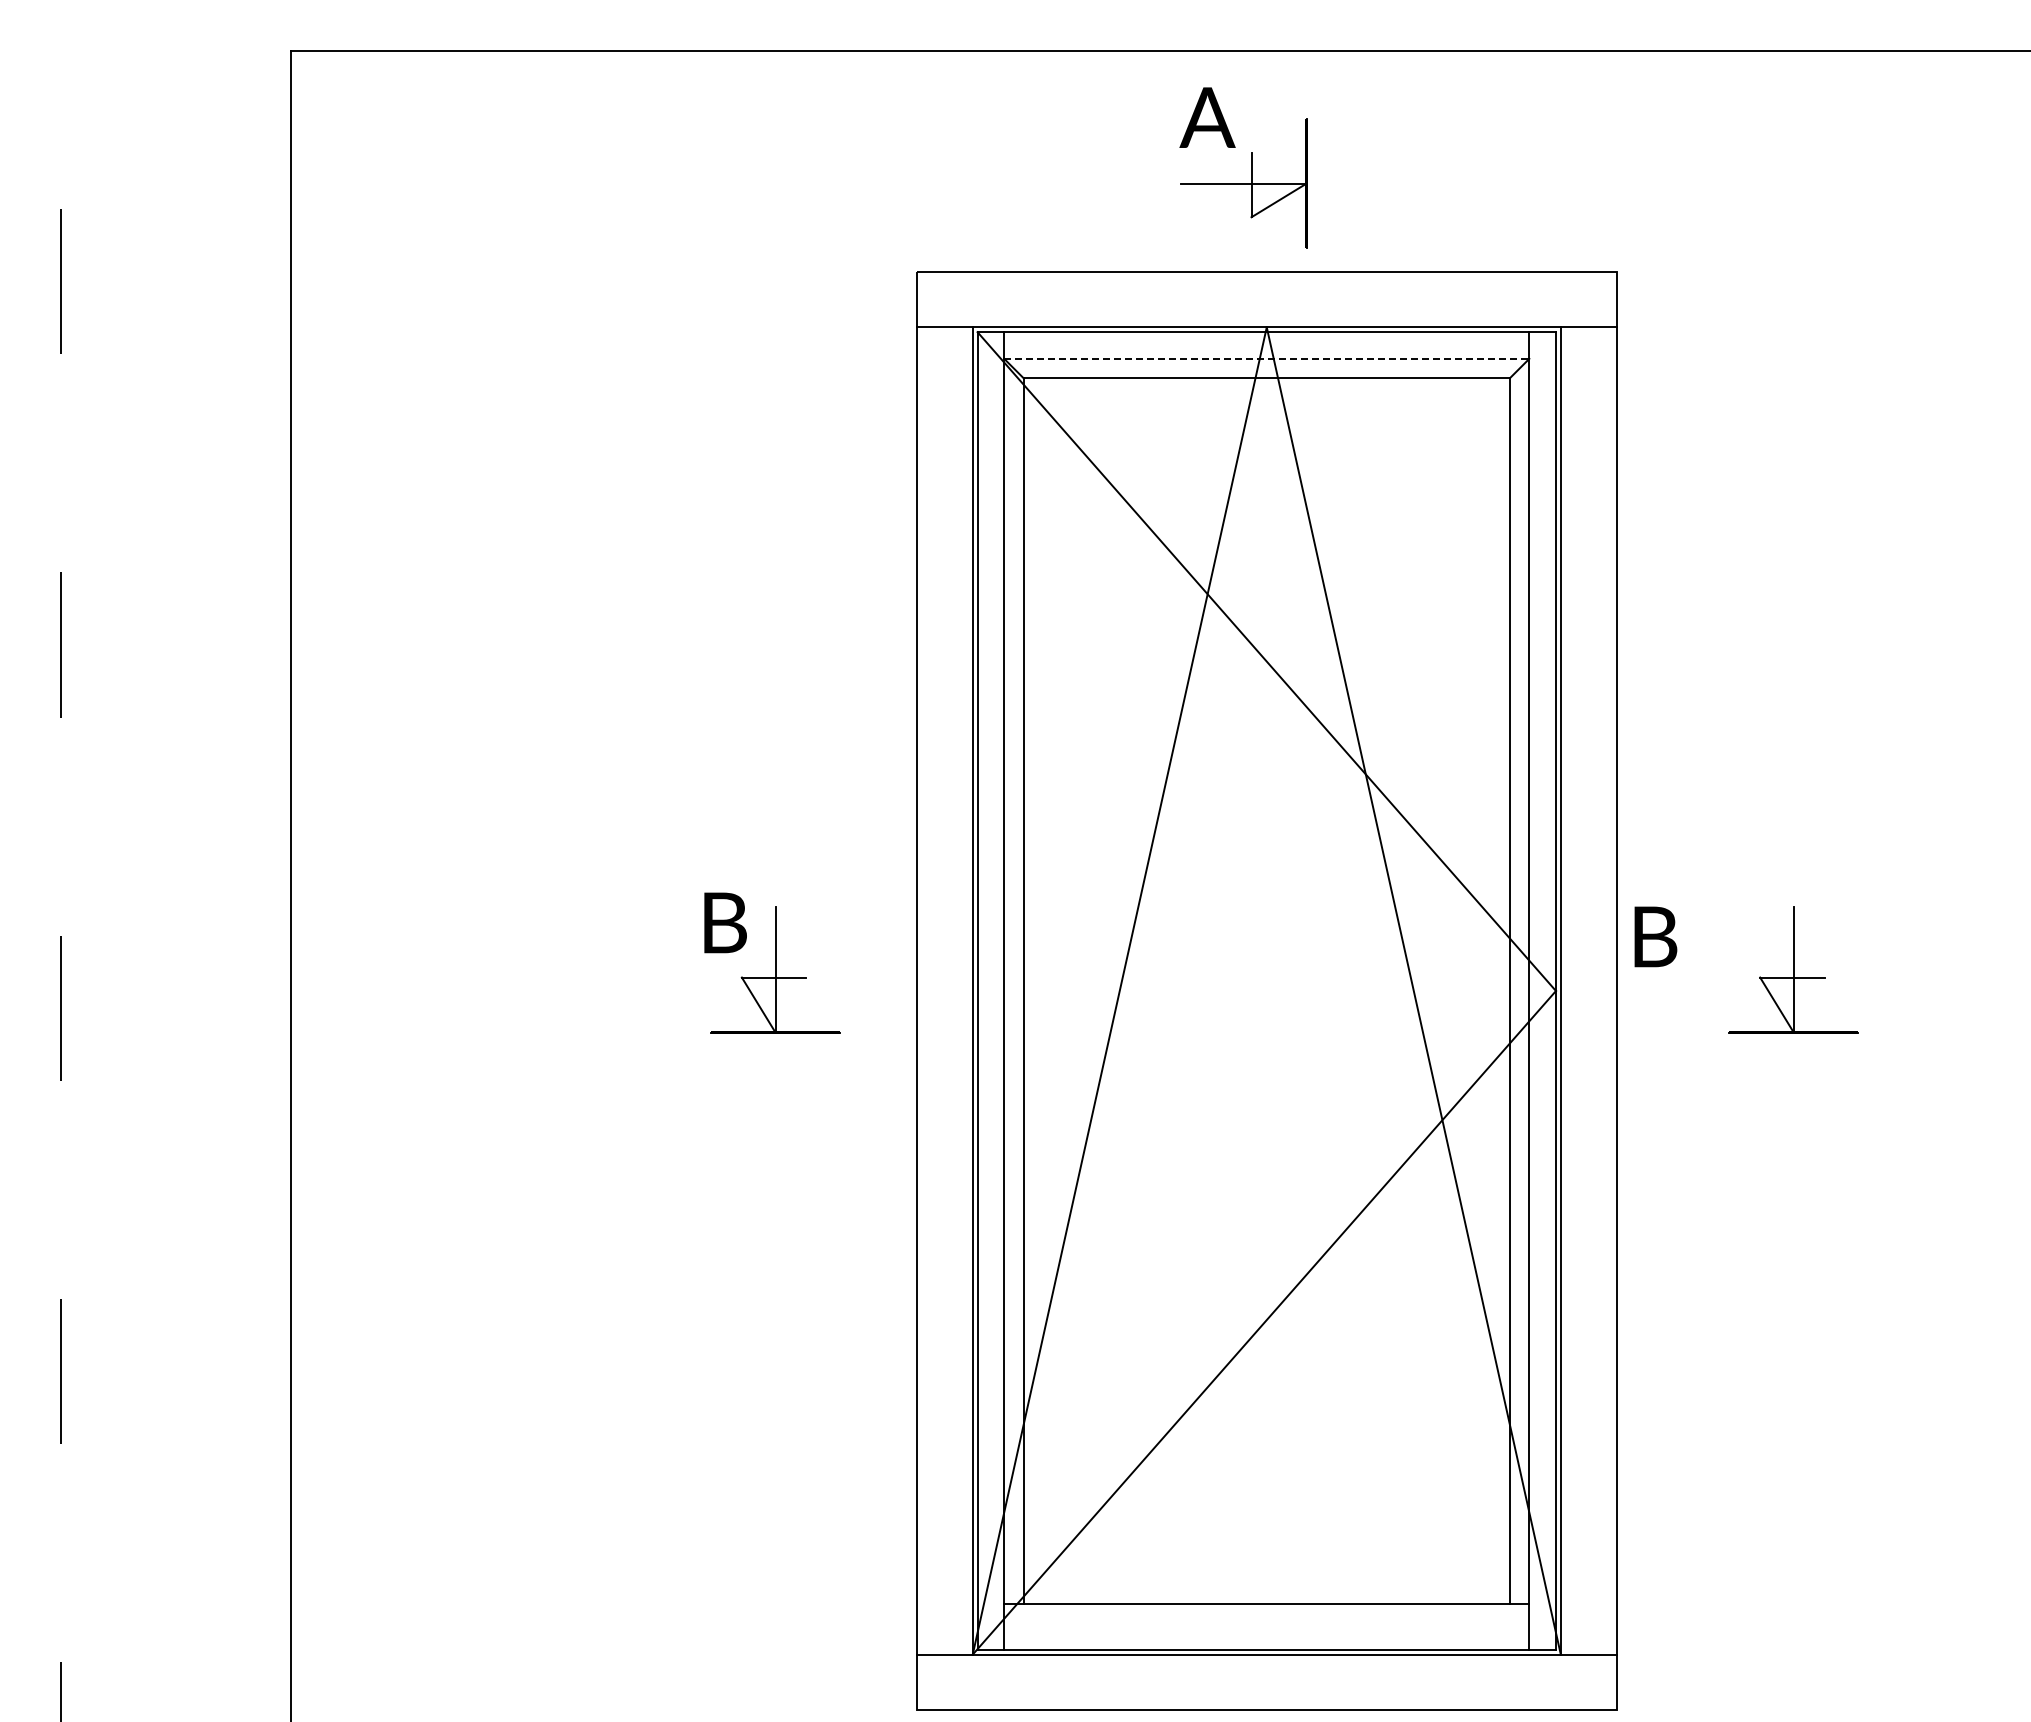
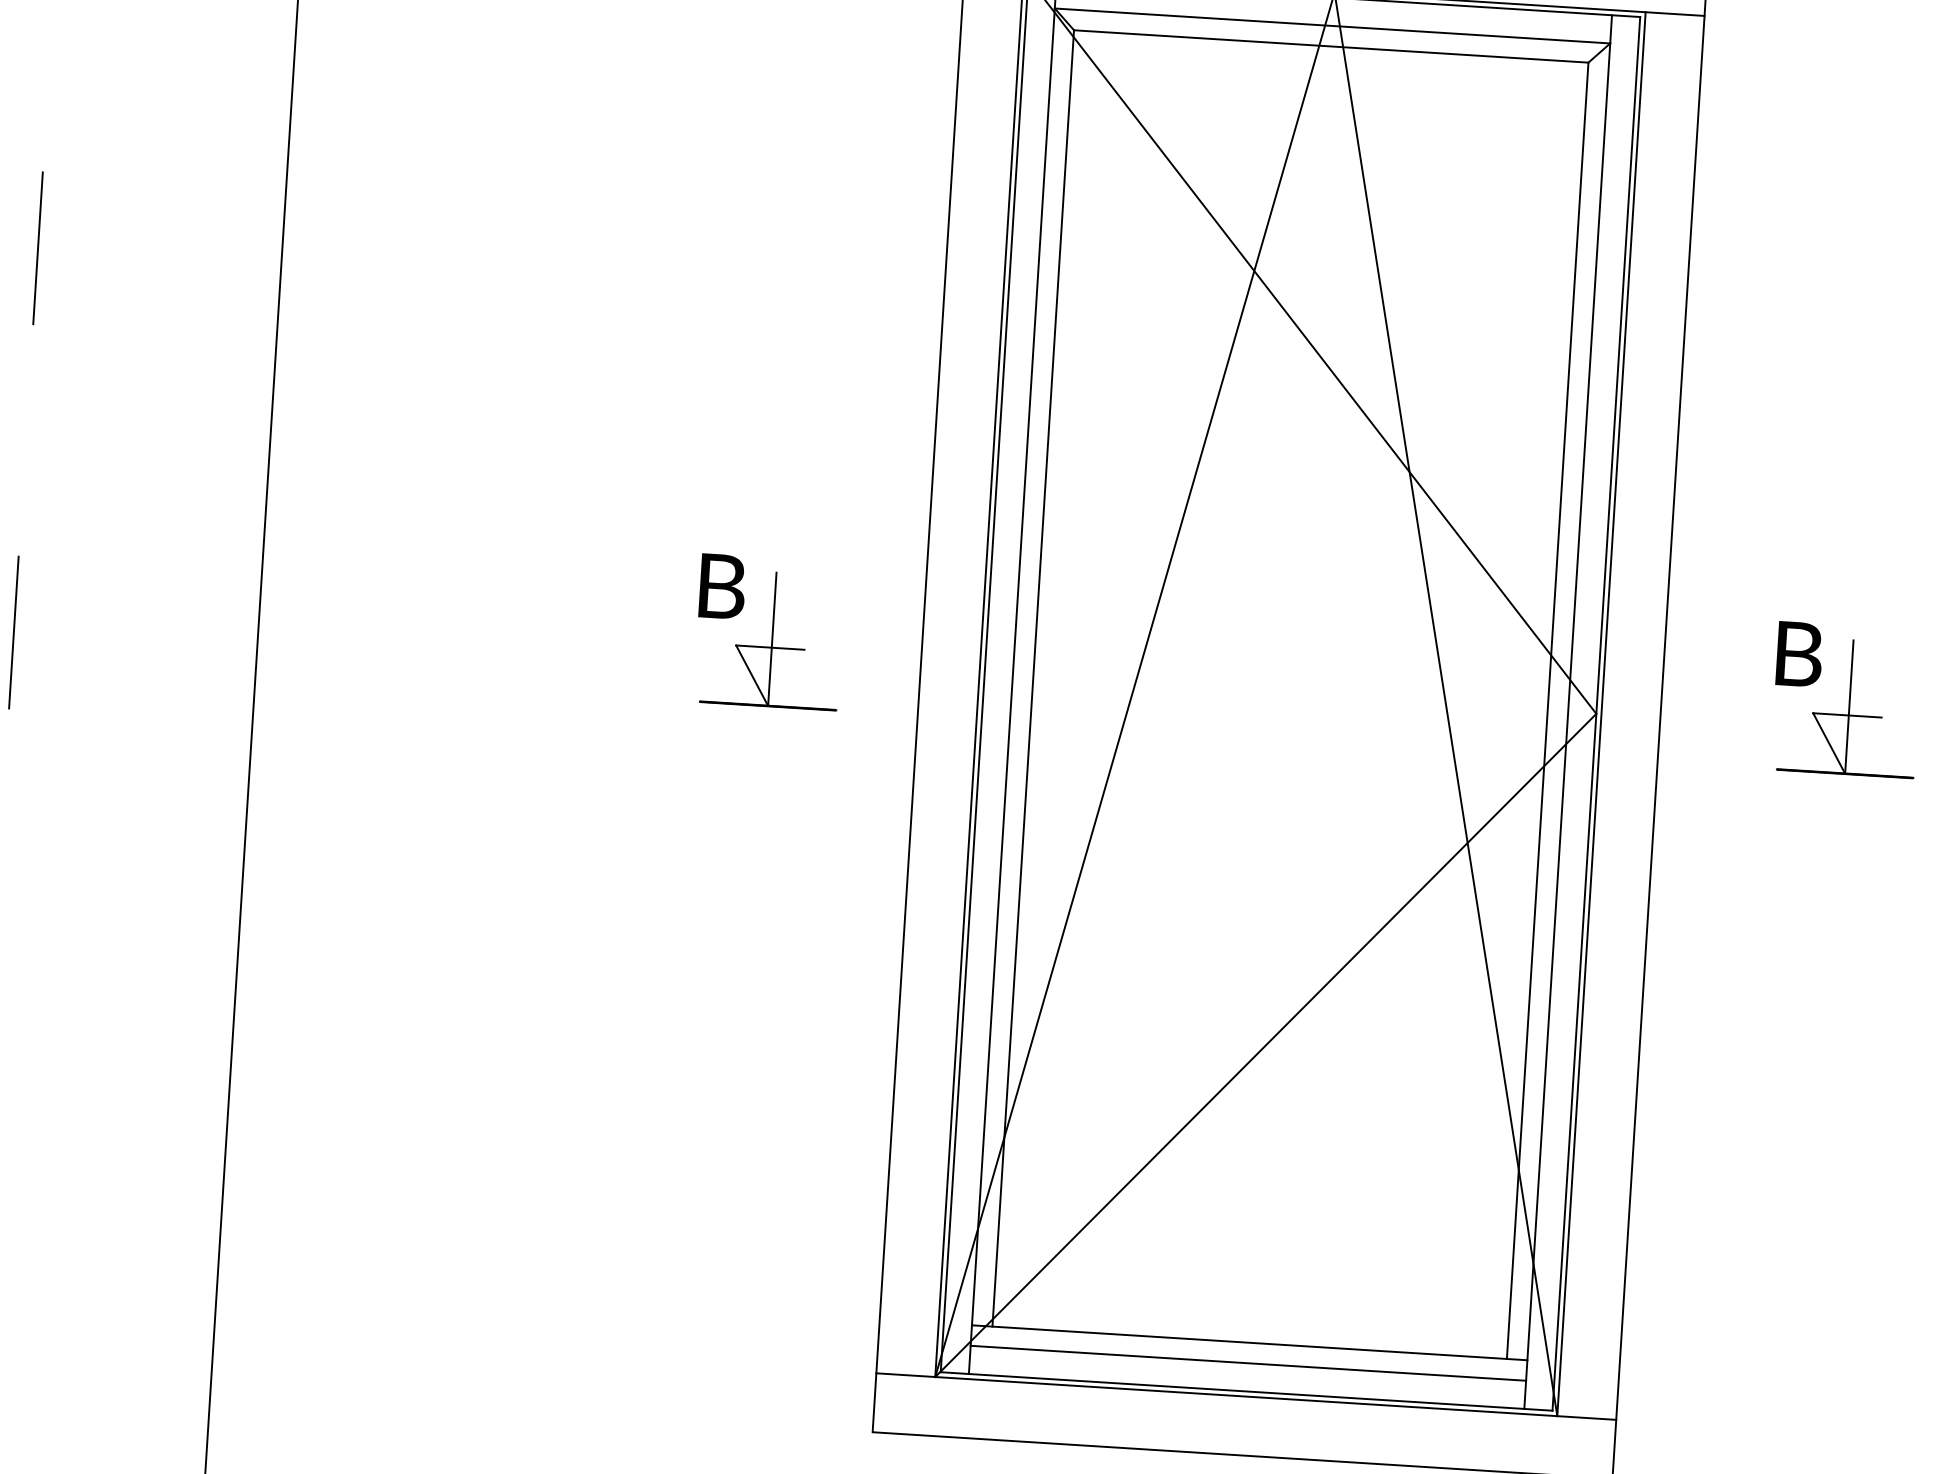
line: (1266, 358) -> (1332, 25), dashed -> solid
text: (1655, 936) -> (1799, 653), moved
line: (1266, 1623) -> (1248, 1363), added

